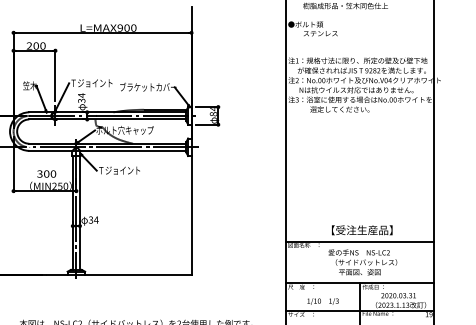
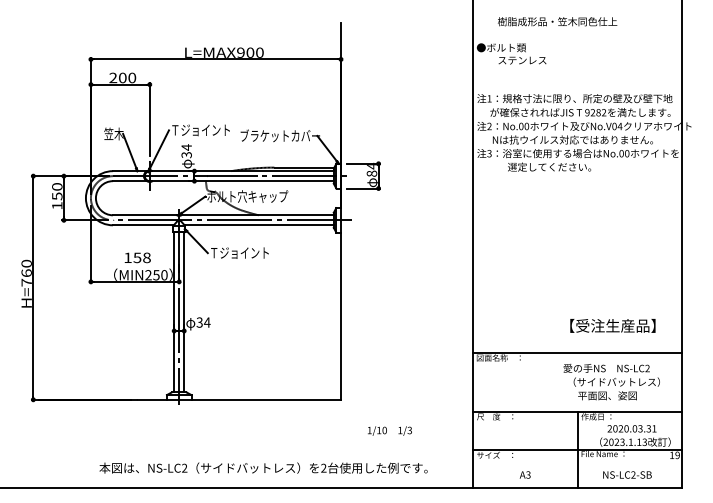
text: (46, 173) -> (137, 257), 300 -> 158
text: (361, 230) -> (612, 325), moved
text: (362, 262) -> (611, 382), moved
text: (322, 301) -> (389, 430), moved

